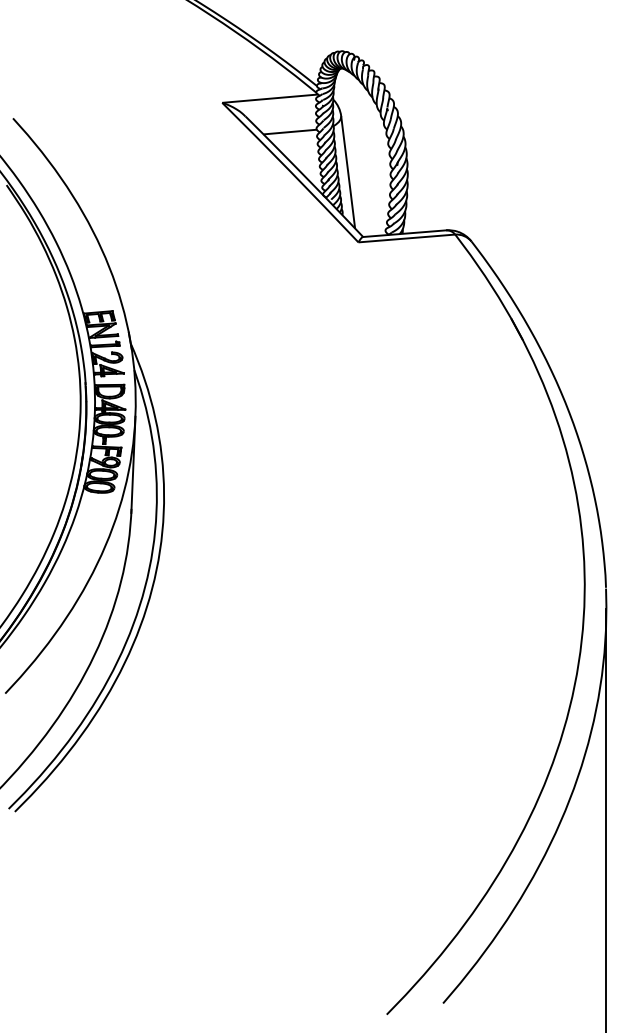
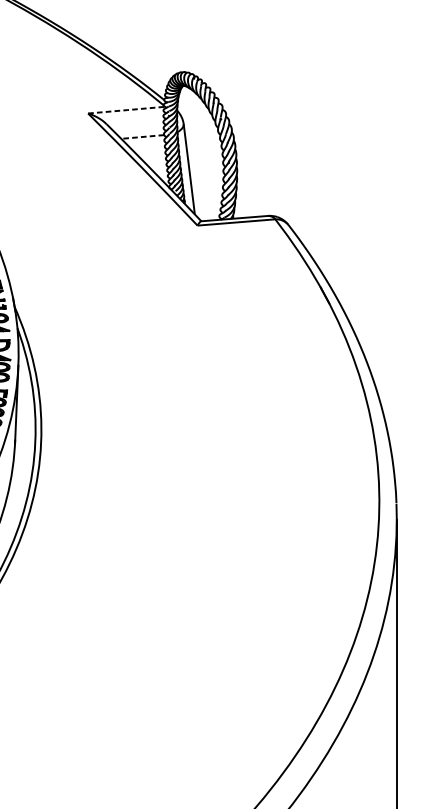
line: (270, 98) -> (126, 110), solid -> dashed
line: (290, 132) -> (142, 137), solid -> dashed

